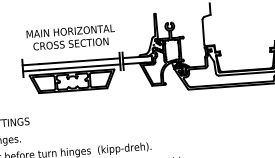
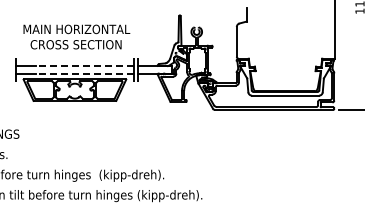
line: (79, 61) -> (85, 66), solid -> dashed
line: (80, 67) -> (85, 73), solid -> dashed

